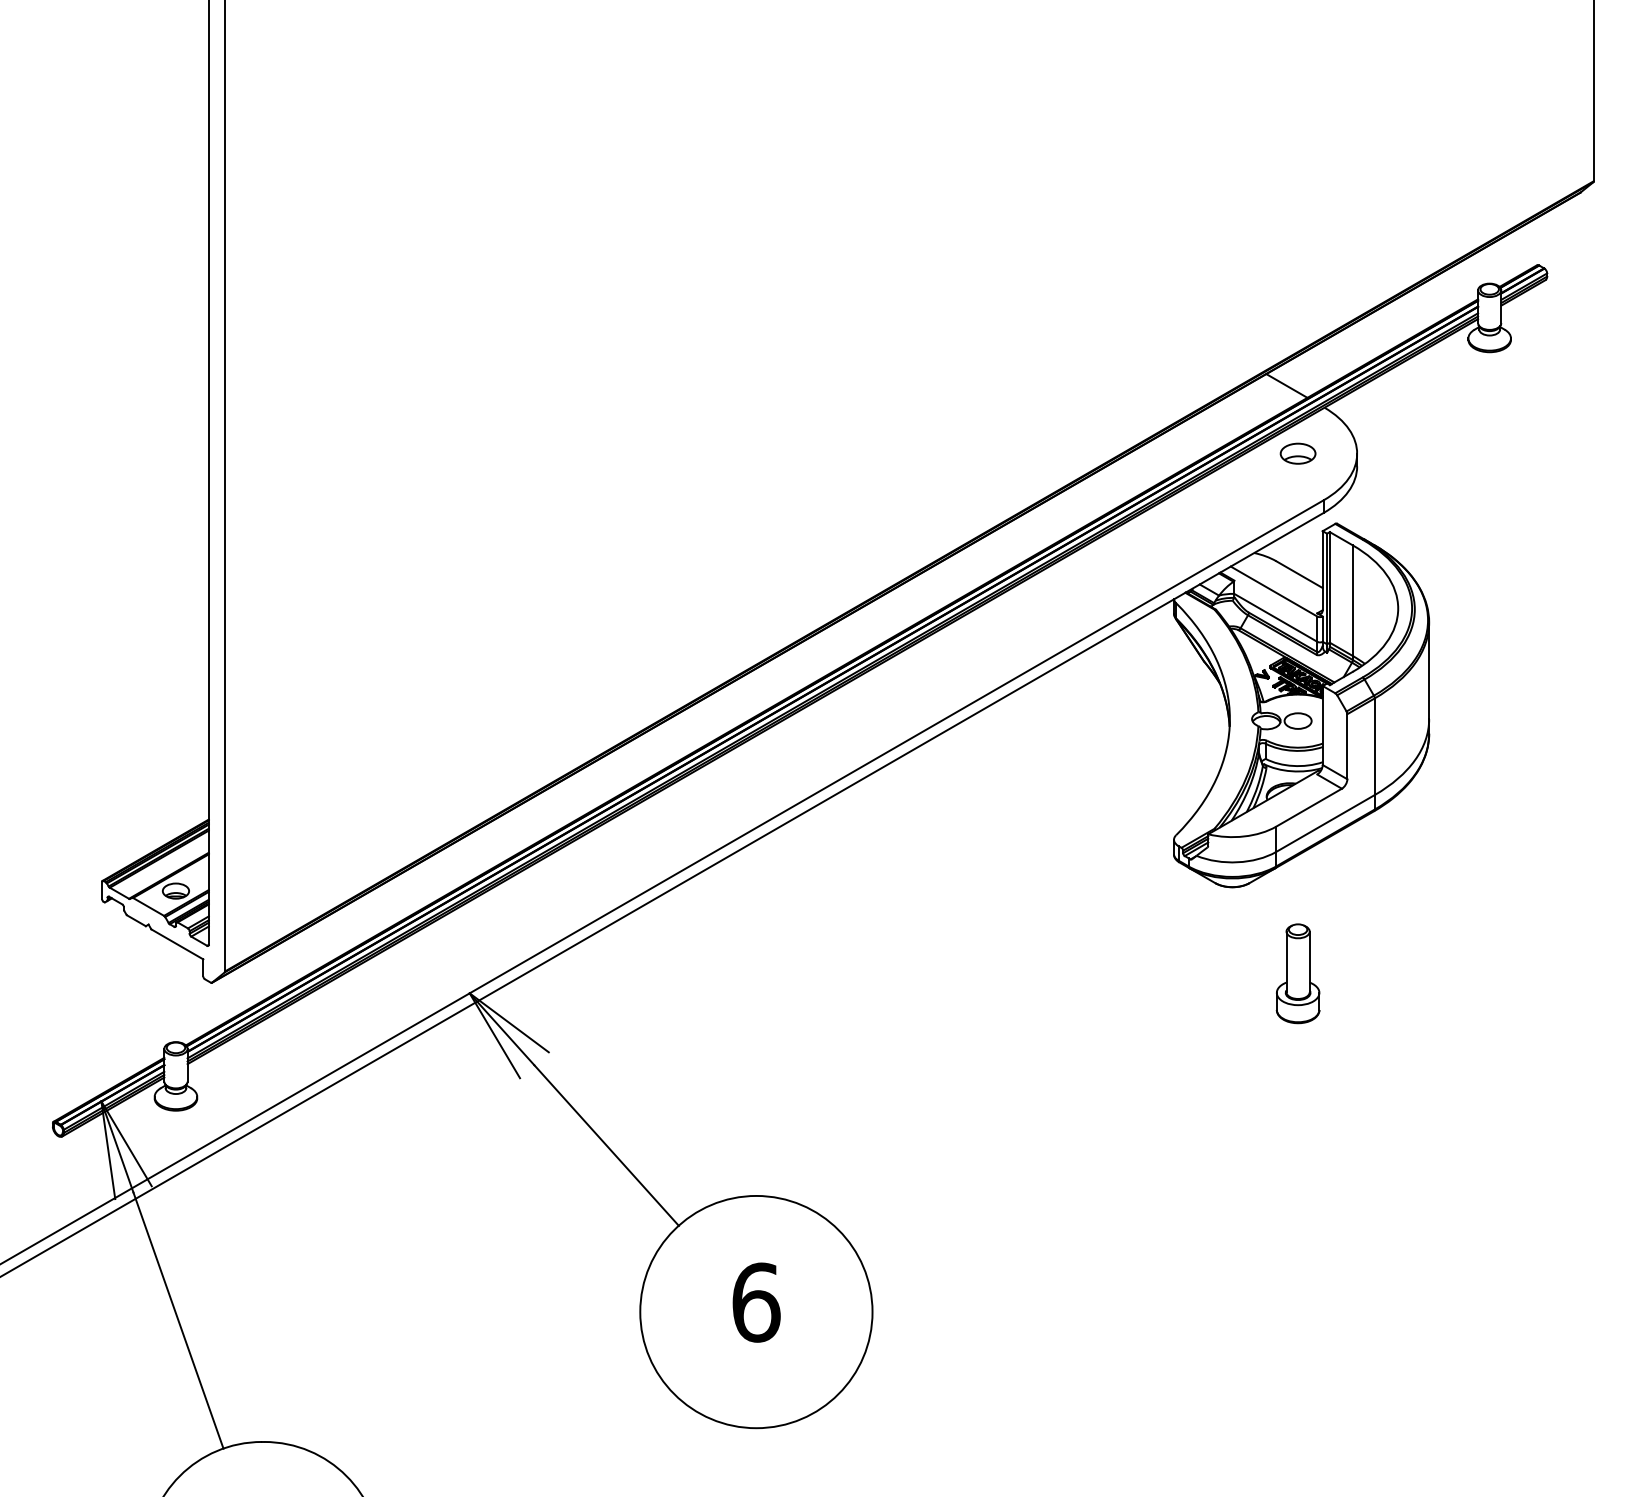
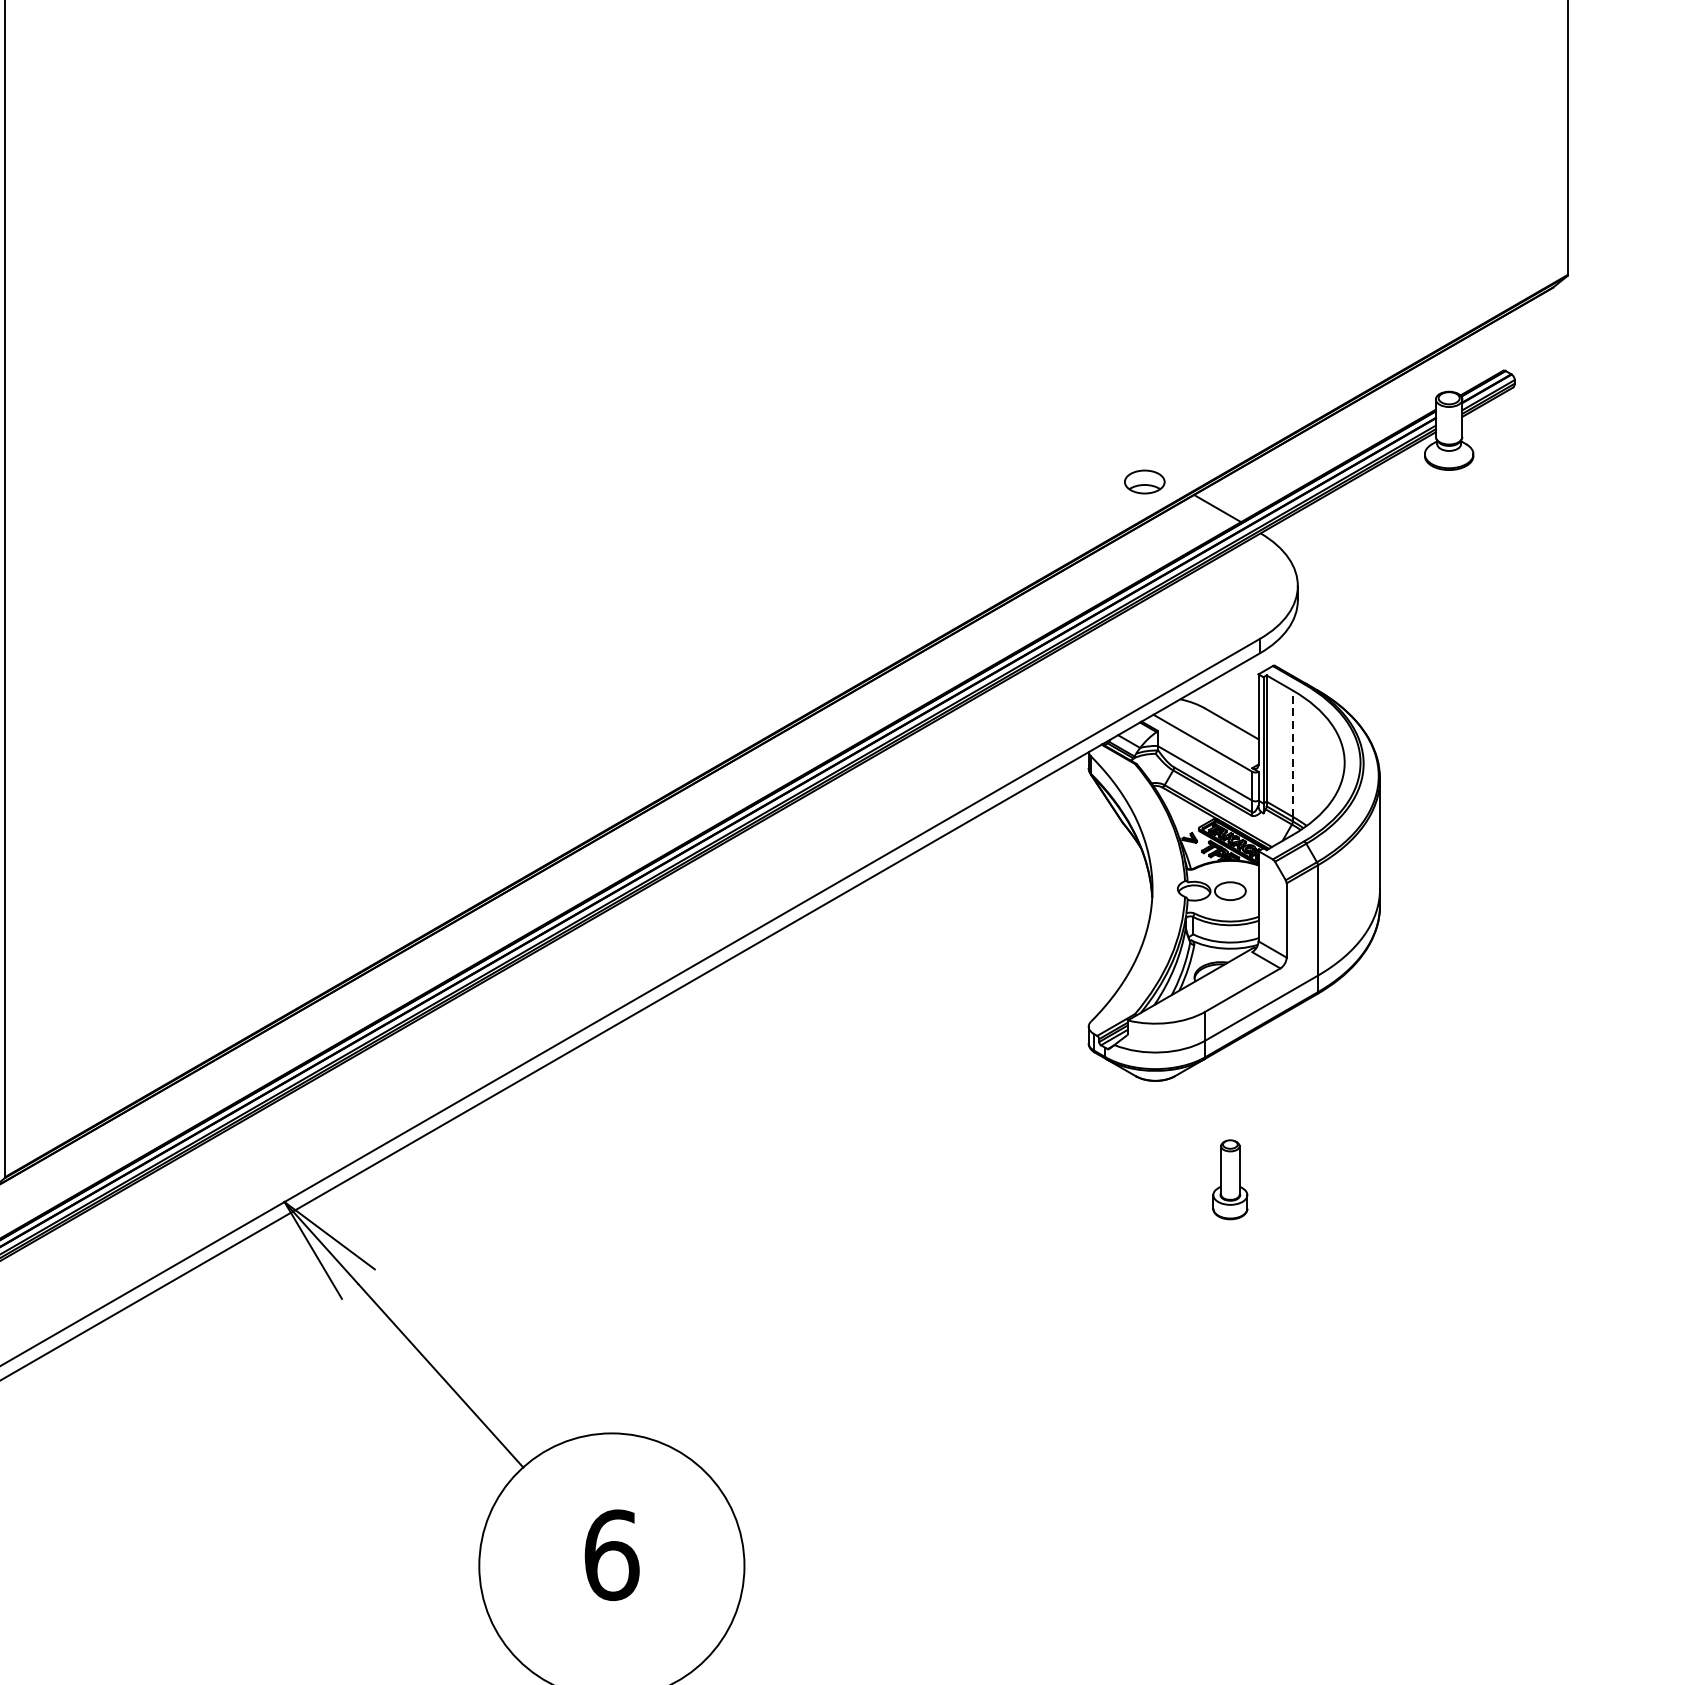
part: (1297, 453) -> (1144, 481), moved
line: (1352, 600) -> (1292, 753), solid -> dashed
part: (1297, 973) -> (1229, 1179), size x0.7

